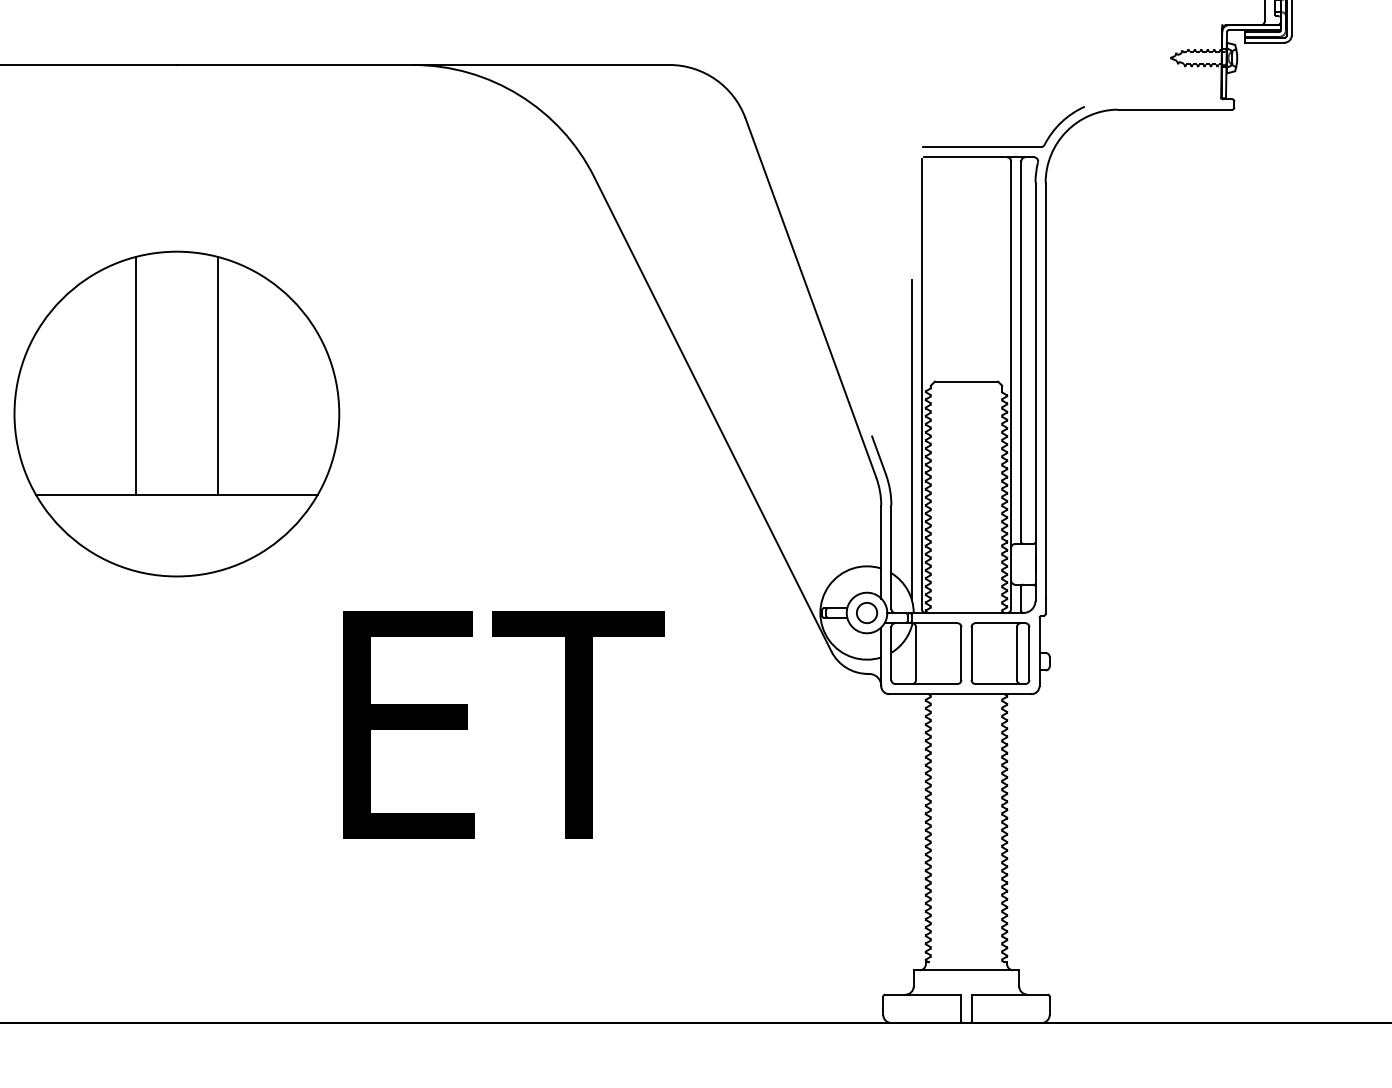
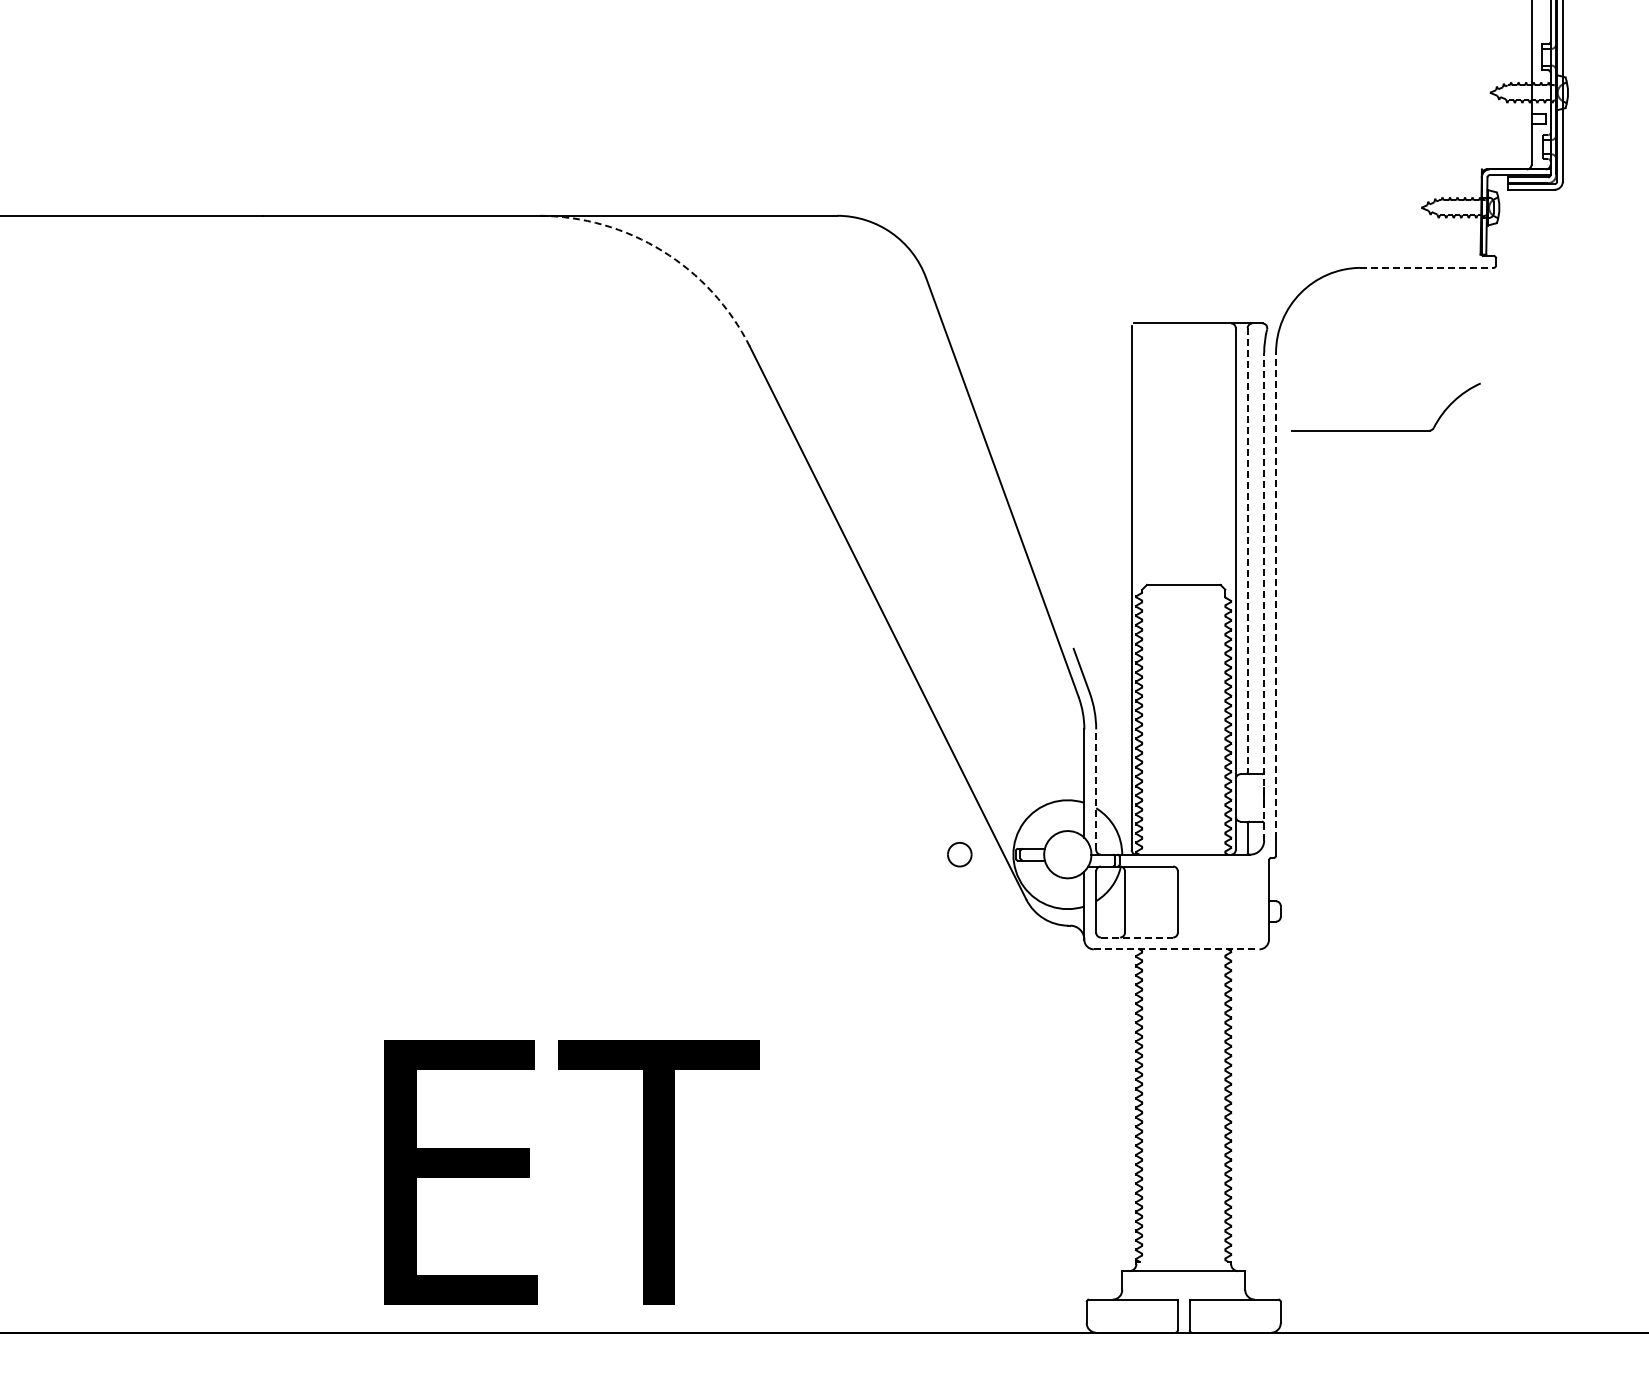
arc: (519, 95) -> (662, 251), solid -> dashed
line: (1174, 109) -> (1426, 267), solid -> dashed
part: (1003, 147) -> (1385, 430), moved
line: (1021, 352) -> (1247, 550), solid -> dashed
line: (1046, 390) -> (1276, 595), solid -> dashed
line: (1035, 391) -> (1264, 596), solid -> dashed
part: (177, 413) -> (263, 622), removed
line: (911, 439) -> (1119, 652), removed
line: (891, 557) -> (1096, 789), solid -> dashed
part: (866, 612) -> (959, 854), moved
part: (999, 653) -> (1222, 901), removed
line: (926, 684) -> (1137, 937), solid -> dashed
line: (960, 694) -> (1176, 949), solid -> dashed
text: (503, 725) -> (571, 1172), moved

